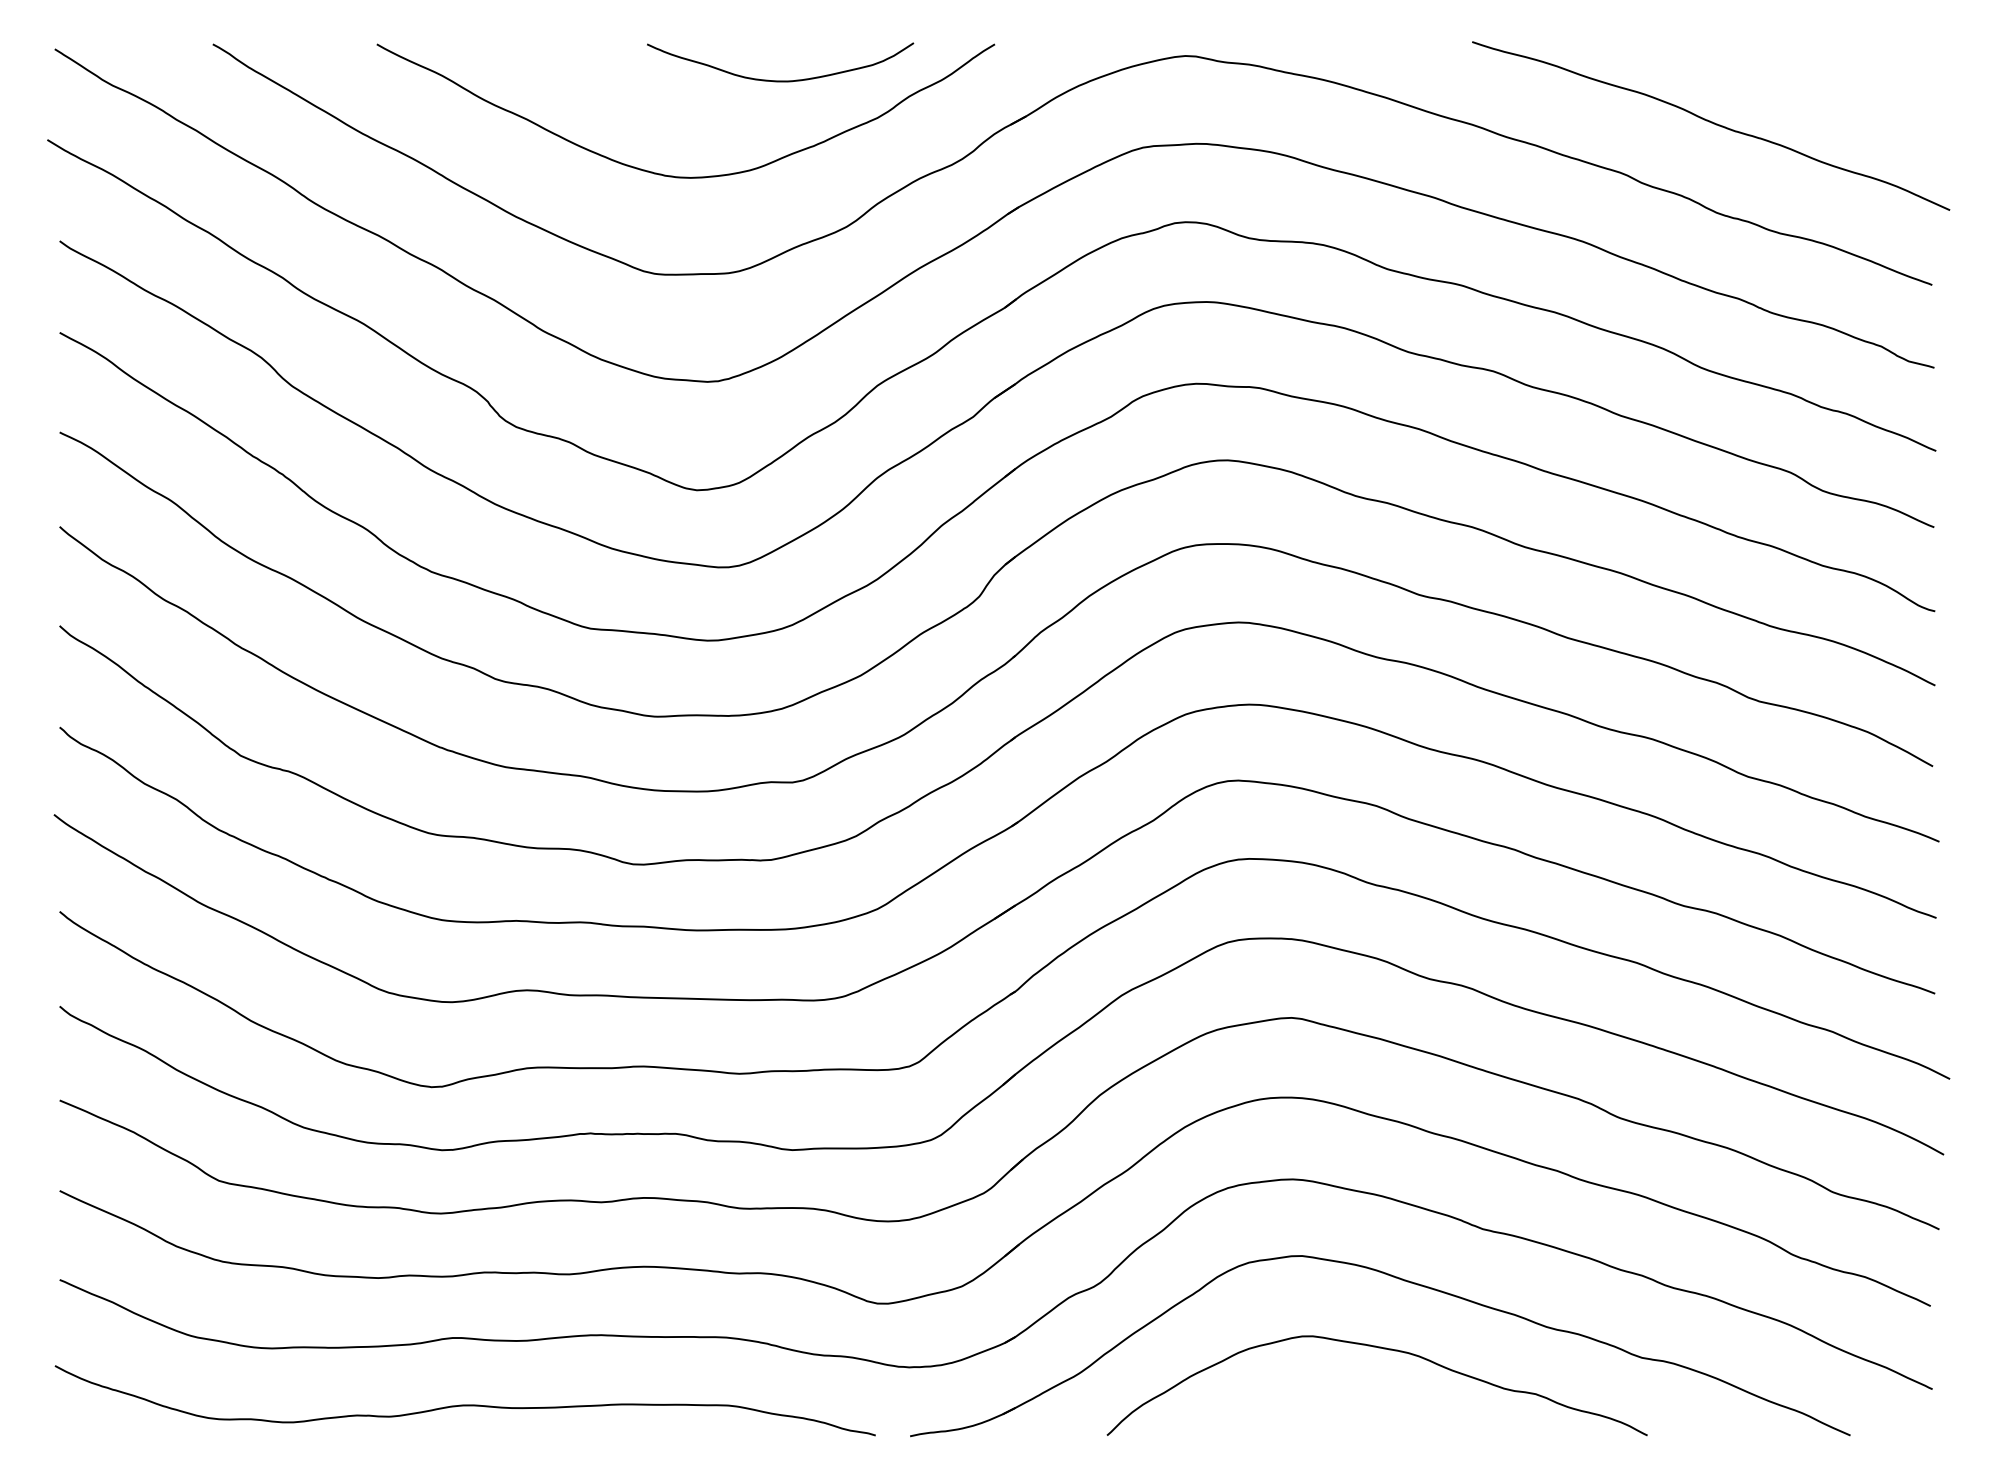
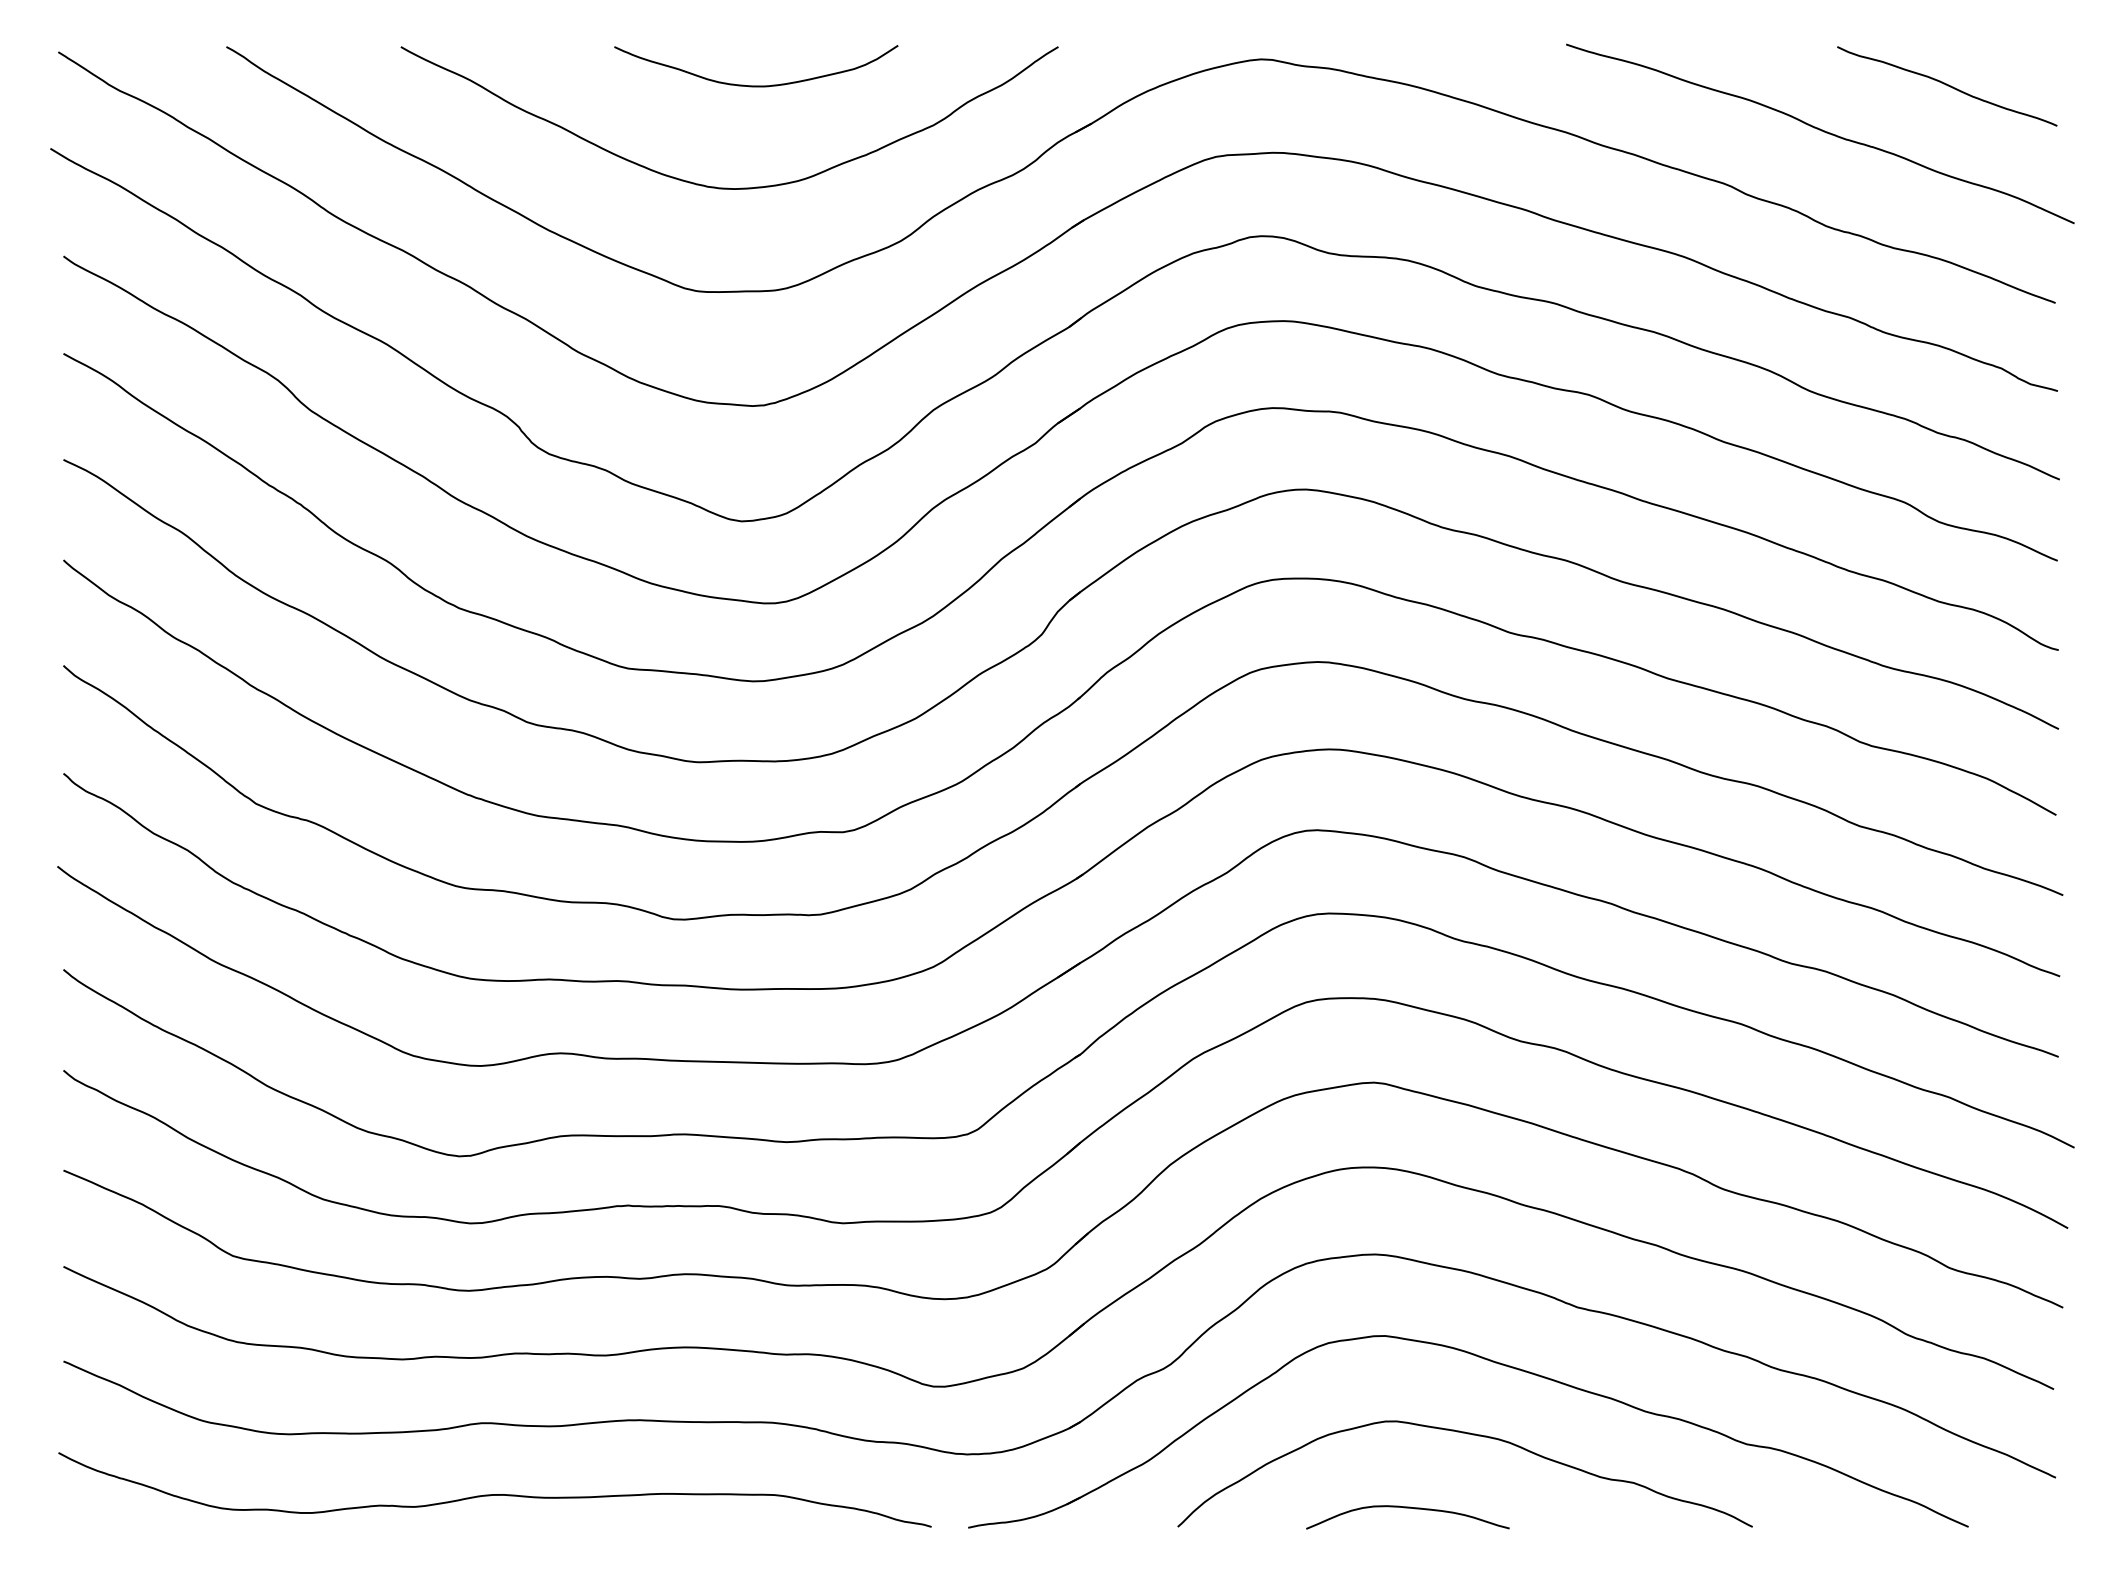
curve: (780, 80) -> (756, 85), moved
curve: (1830, 80) -> (1947, 85), added
curve: (1323, 1418) -> (1407, 1508), added

